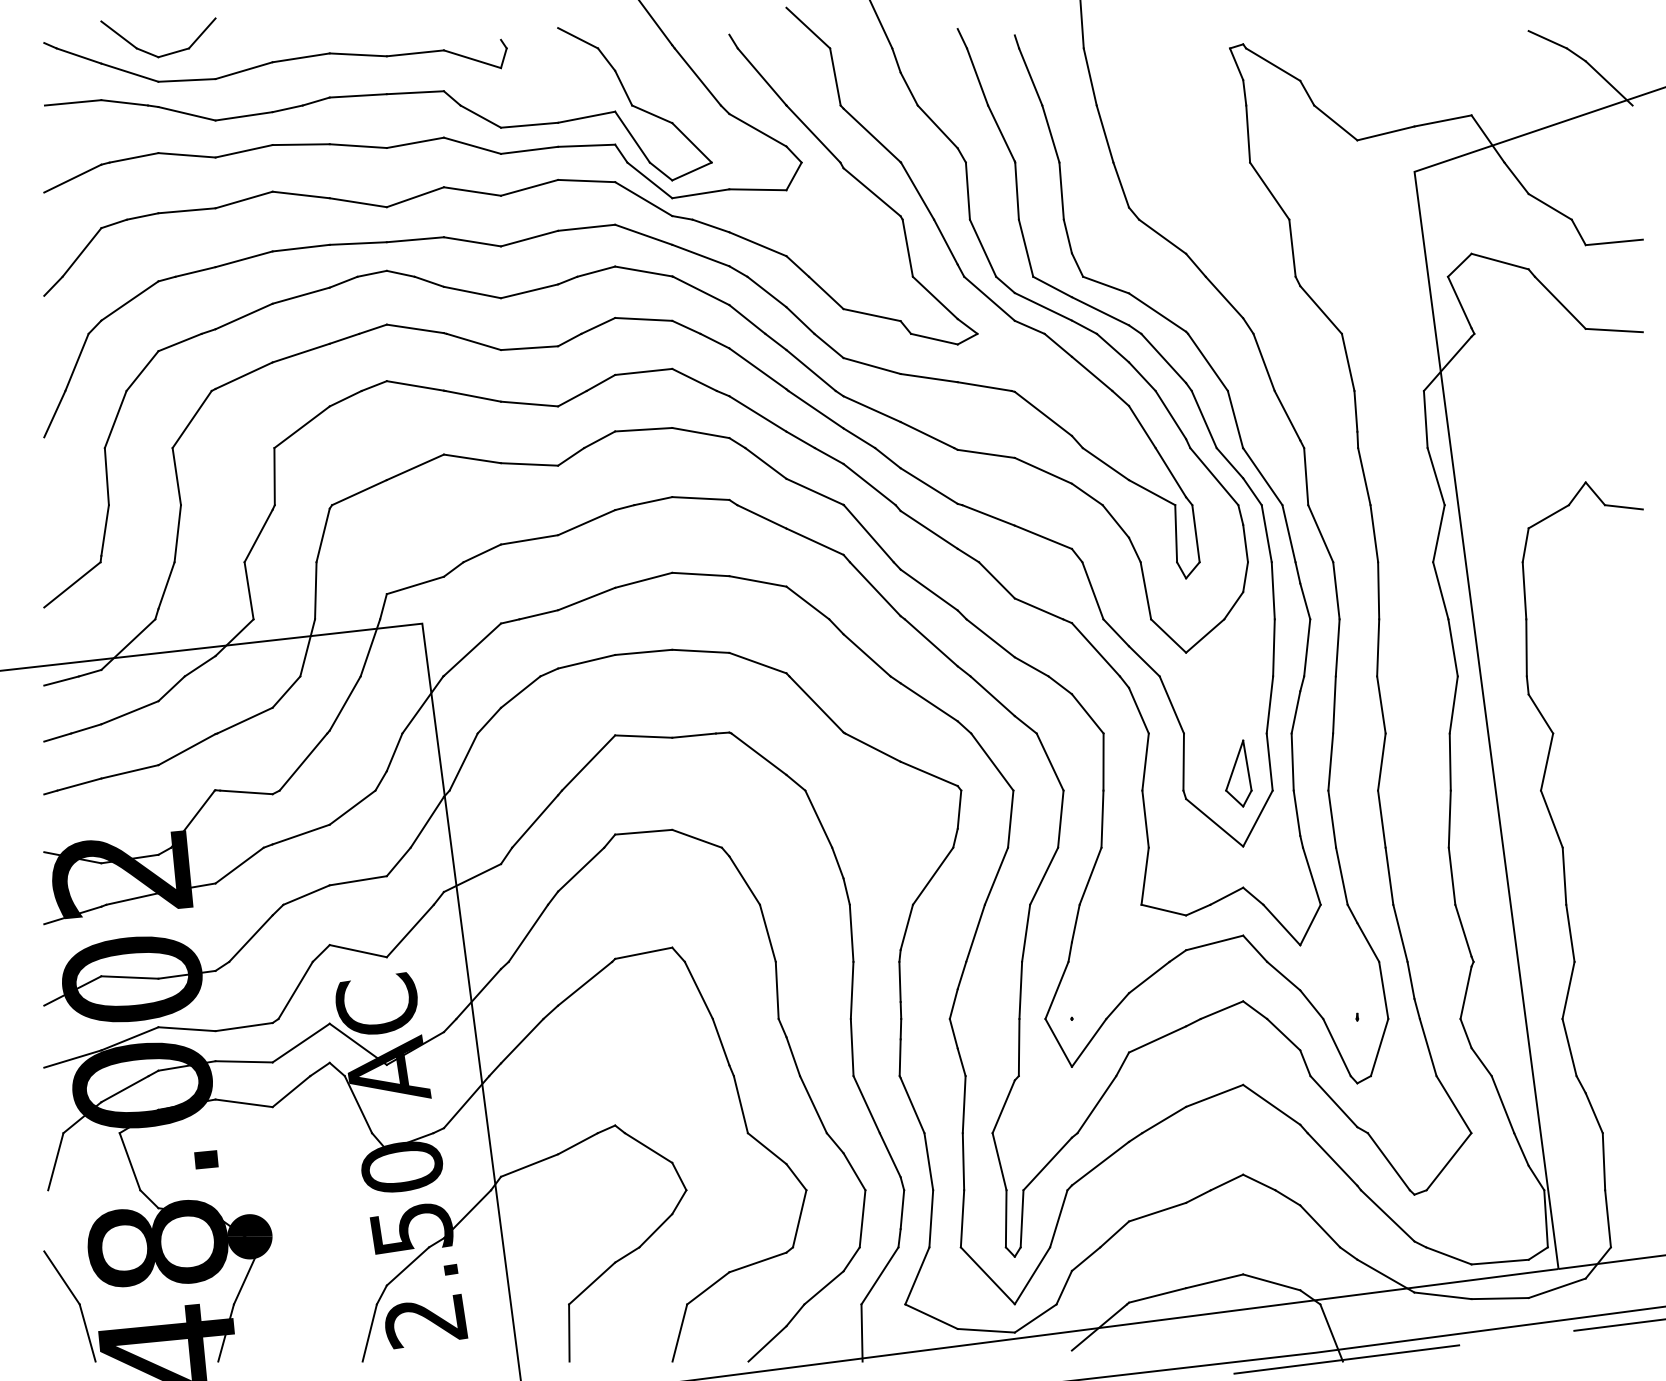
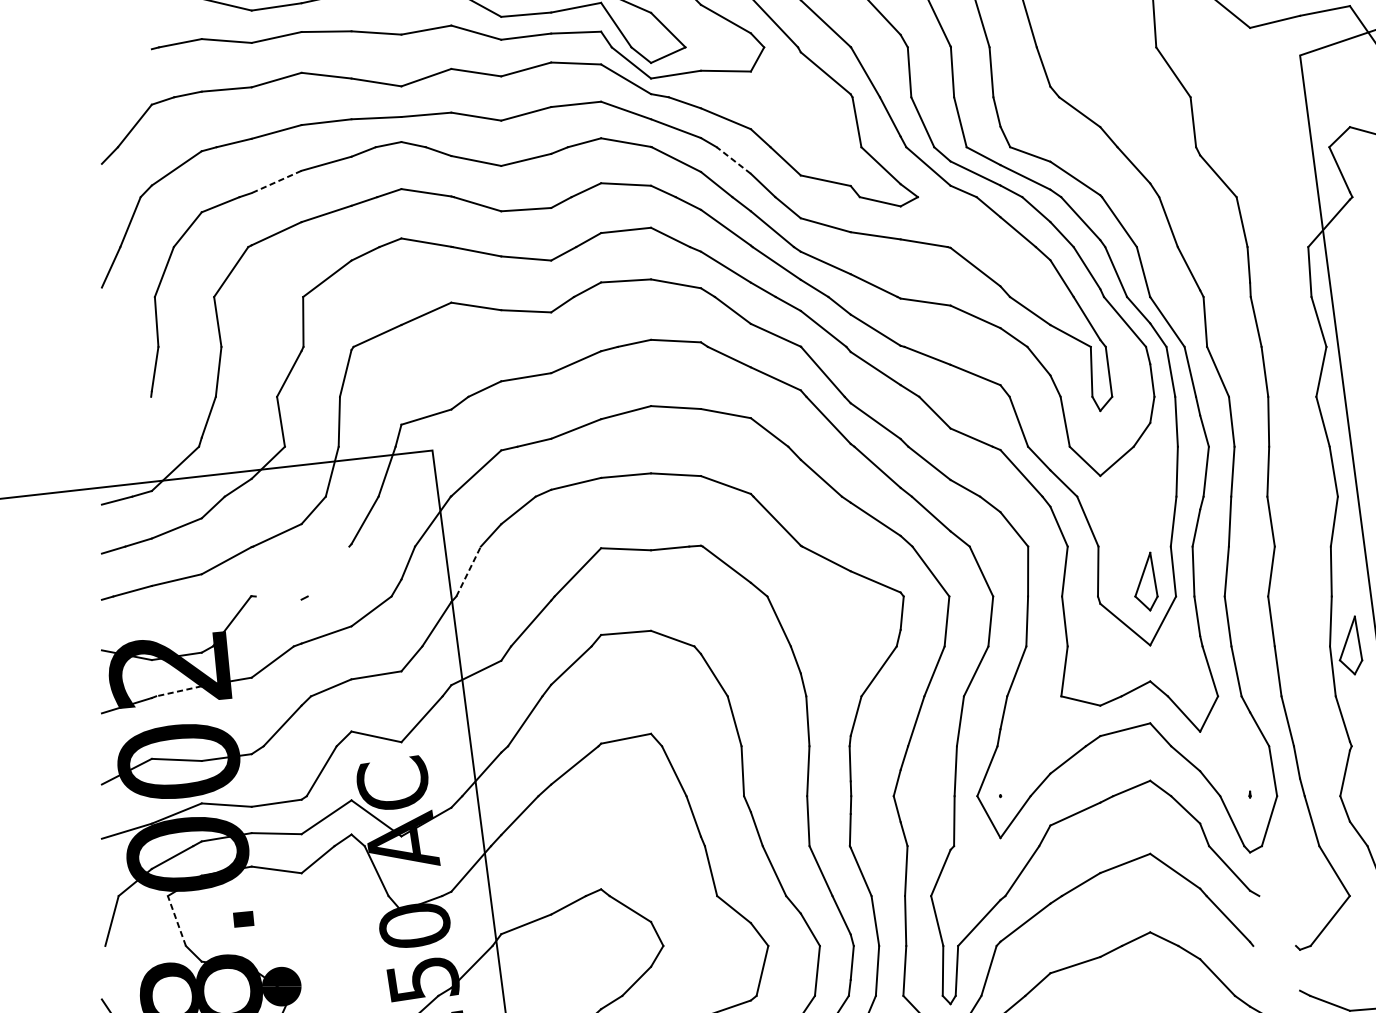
line: (72, 178) -> (126, 61), removed
line: (766, 292) -> (733, 160), solid -> dashed
line: (243, 316) -> (276, 181), solid -> dashed
line: (72, 584) -> (126, 416), removed
line: (303, 761) -> (328, 571), removed
line: (463, 762) -> (468, 571), solid -> dashed
line: (246, 792) -> (278, 598), removed
part: (1472, 846) -> (1350, 645), added
line: (132, 899) -> (179, 691), solid -> dashed
line: (129, 1161) -> (176, 920), solid -> dashed
line: (1388, 1161) -> (1277, 920), removed
line: (1387, 1215) -> (1276, 968), removed

